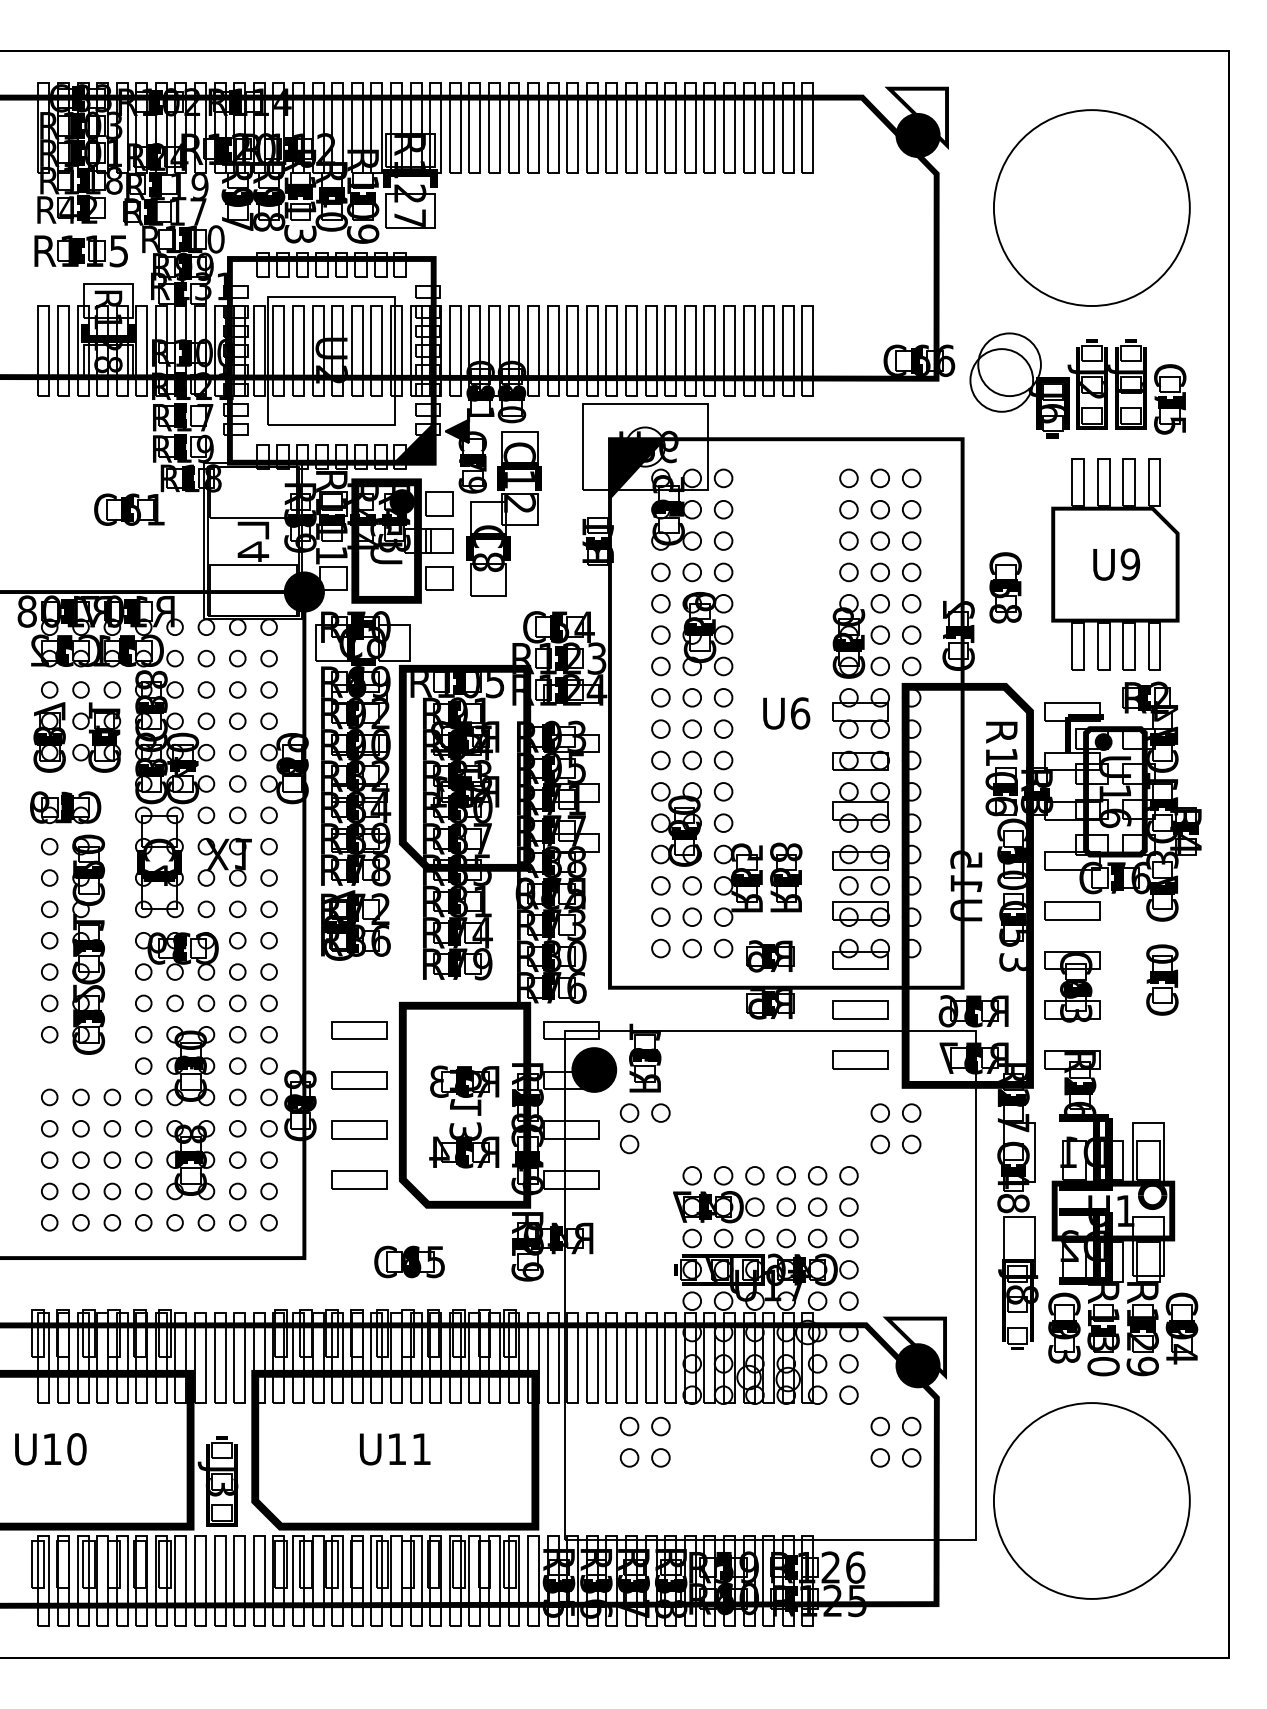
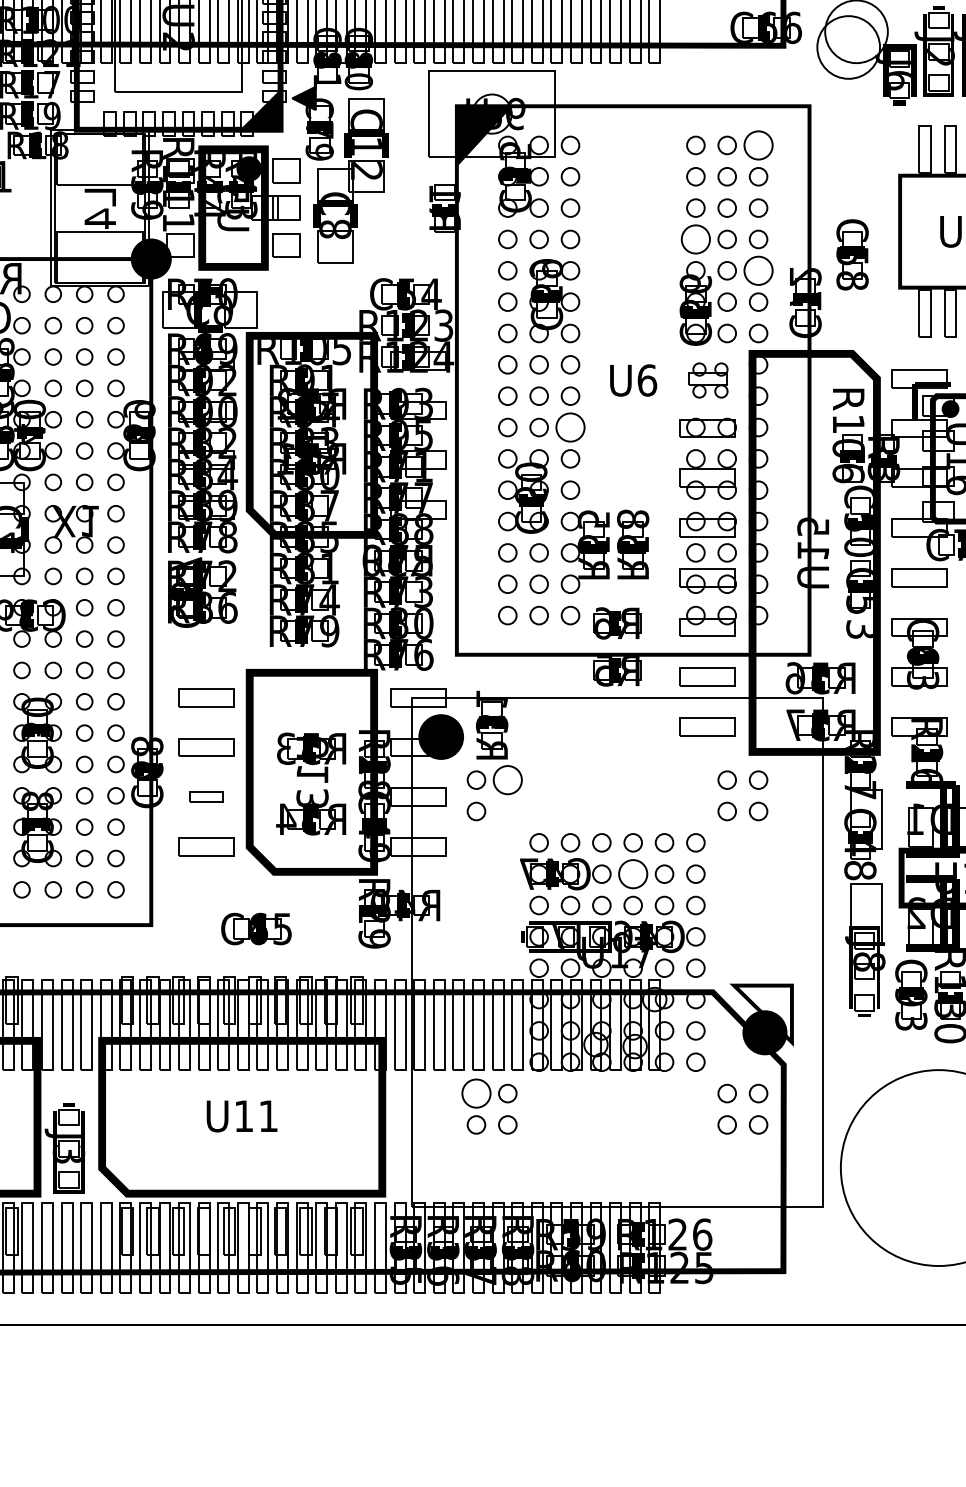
circle: (911, 478) -> (758, 145), size x1.6
circle: (848, 572) -> (695, 239), size x1.6
circle: (911, 603) -> (758, 270), size x1.6
part: (860, 713) -> (707, 380), size x0.7
circle: (723, 760) -> (570, 427), size x1.6
circle: (660, 1112) -> (507, 779), size x1.6
part: (359, 1129) -> (206, 796), size x0.6
circle: (786, 1206) -> (633, 873), size x1.6
circle: (629, 1426) -> (476, 1093), size x1.6

